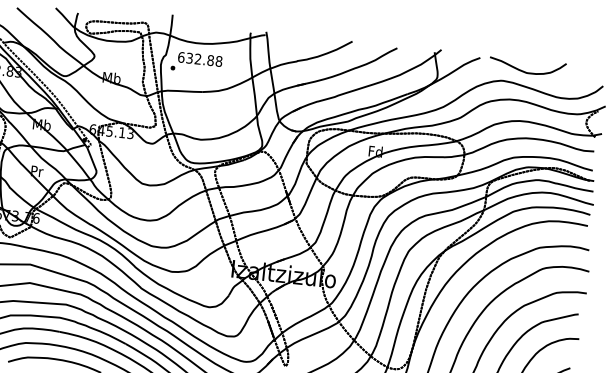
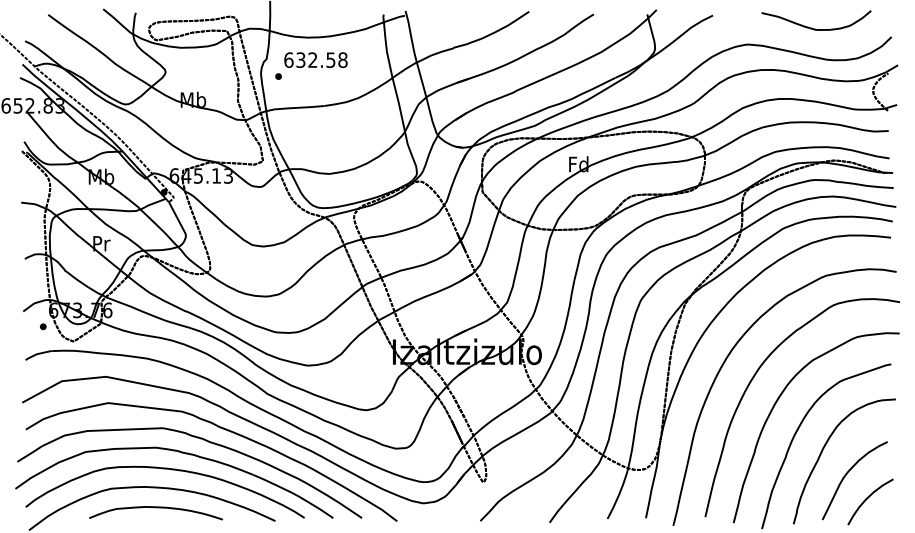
text: (210, 60) -> (330, 59), 632.88 -> 632.58
curve: (526, 71) -> (815, 28), moved

